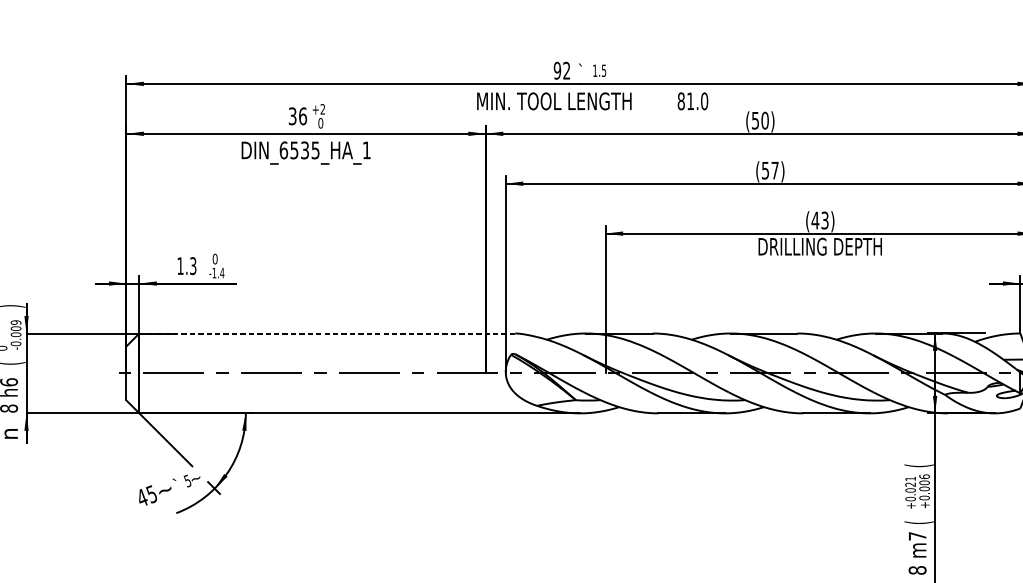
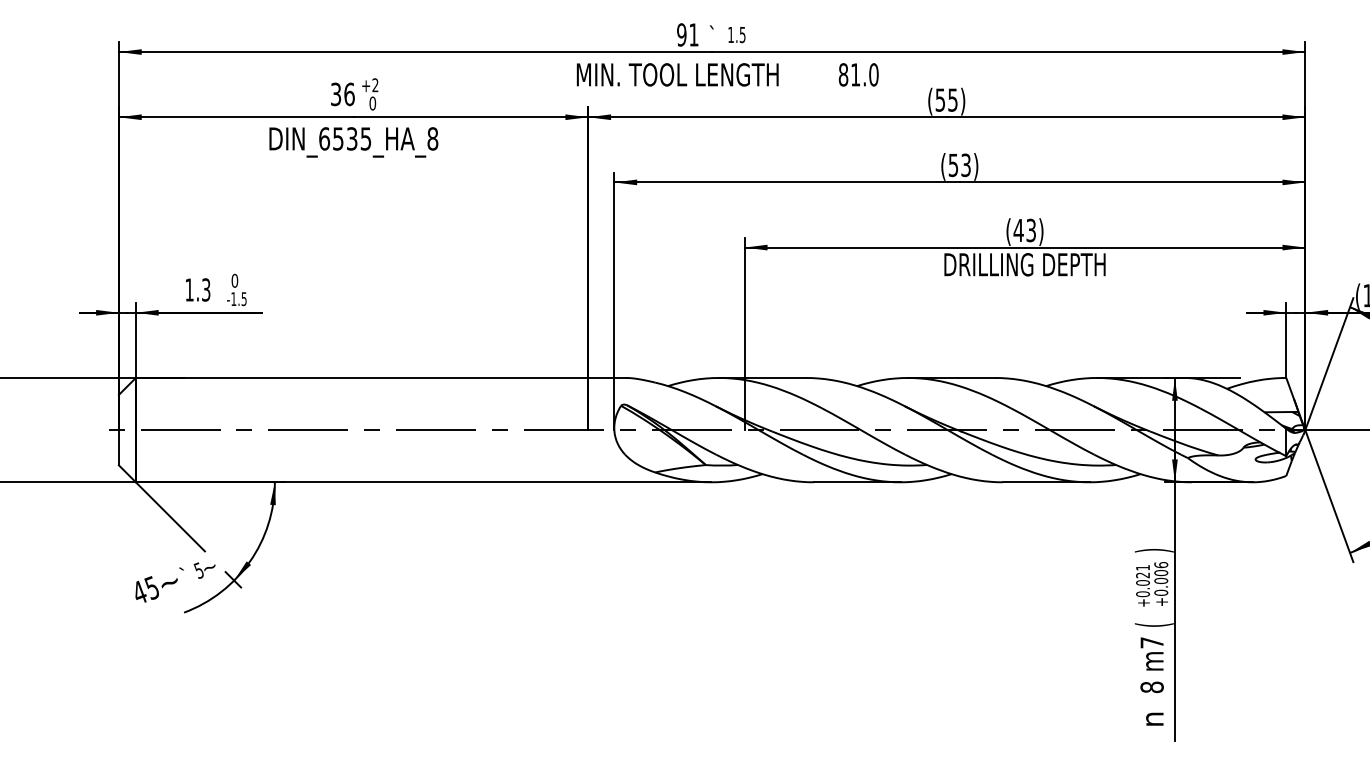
text: (566, 70) -> (693, 34), 92 -> 91
text: (764, 120) -> (952, 99), (50) -> (55)
text: (366, 150) -> (432, 138), DIN_6535_HA_1 -> DIN_6535_HA_8
text: (774, 170) -> (965, 165), (57) -> (53)
text: (221, 273) -> (243, 299), -1.4 -> -1.5
line: (326, 333) -> (380, 377), dashed -> solid
text: (918, 465) -> (1153, 550), ( -> )

